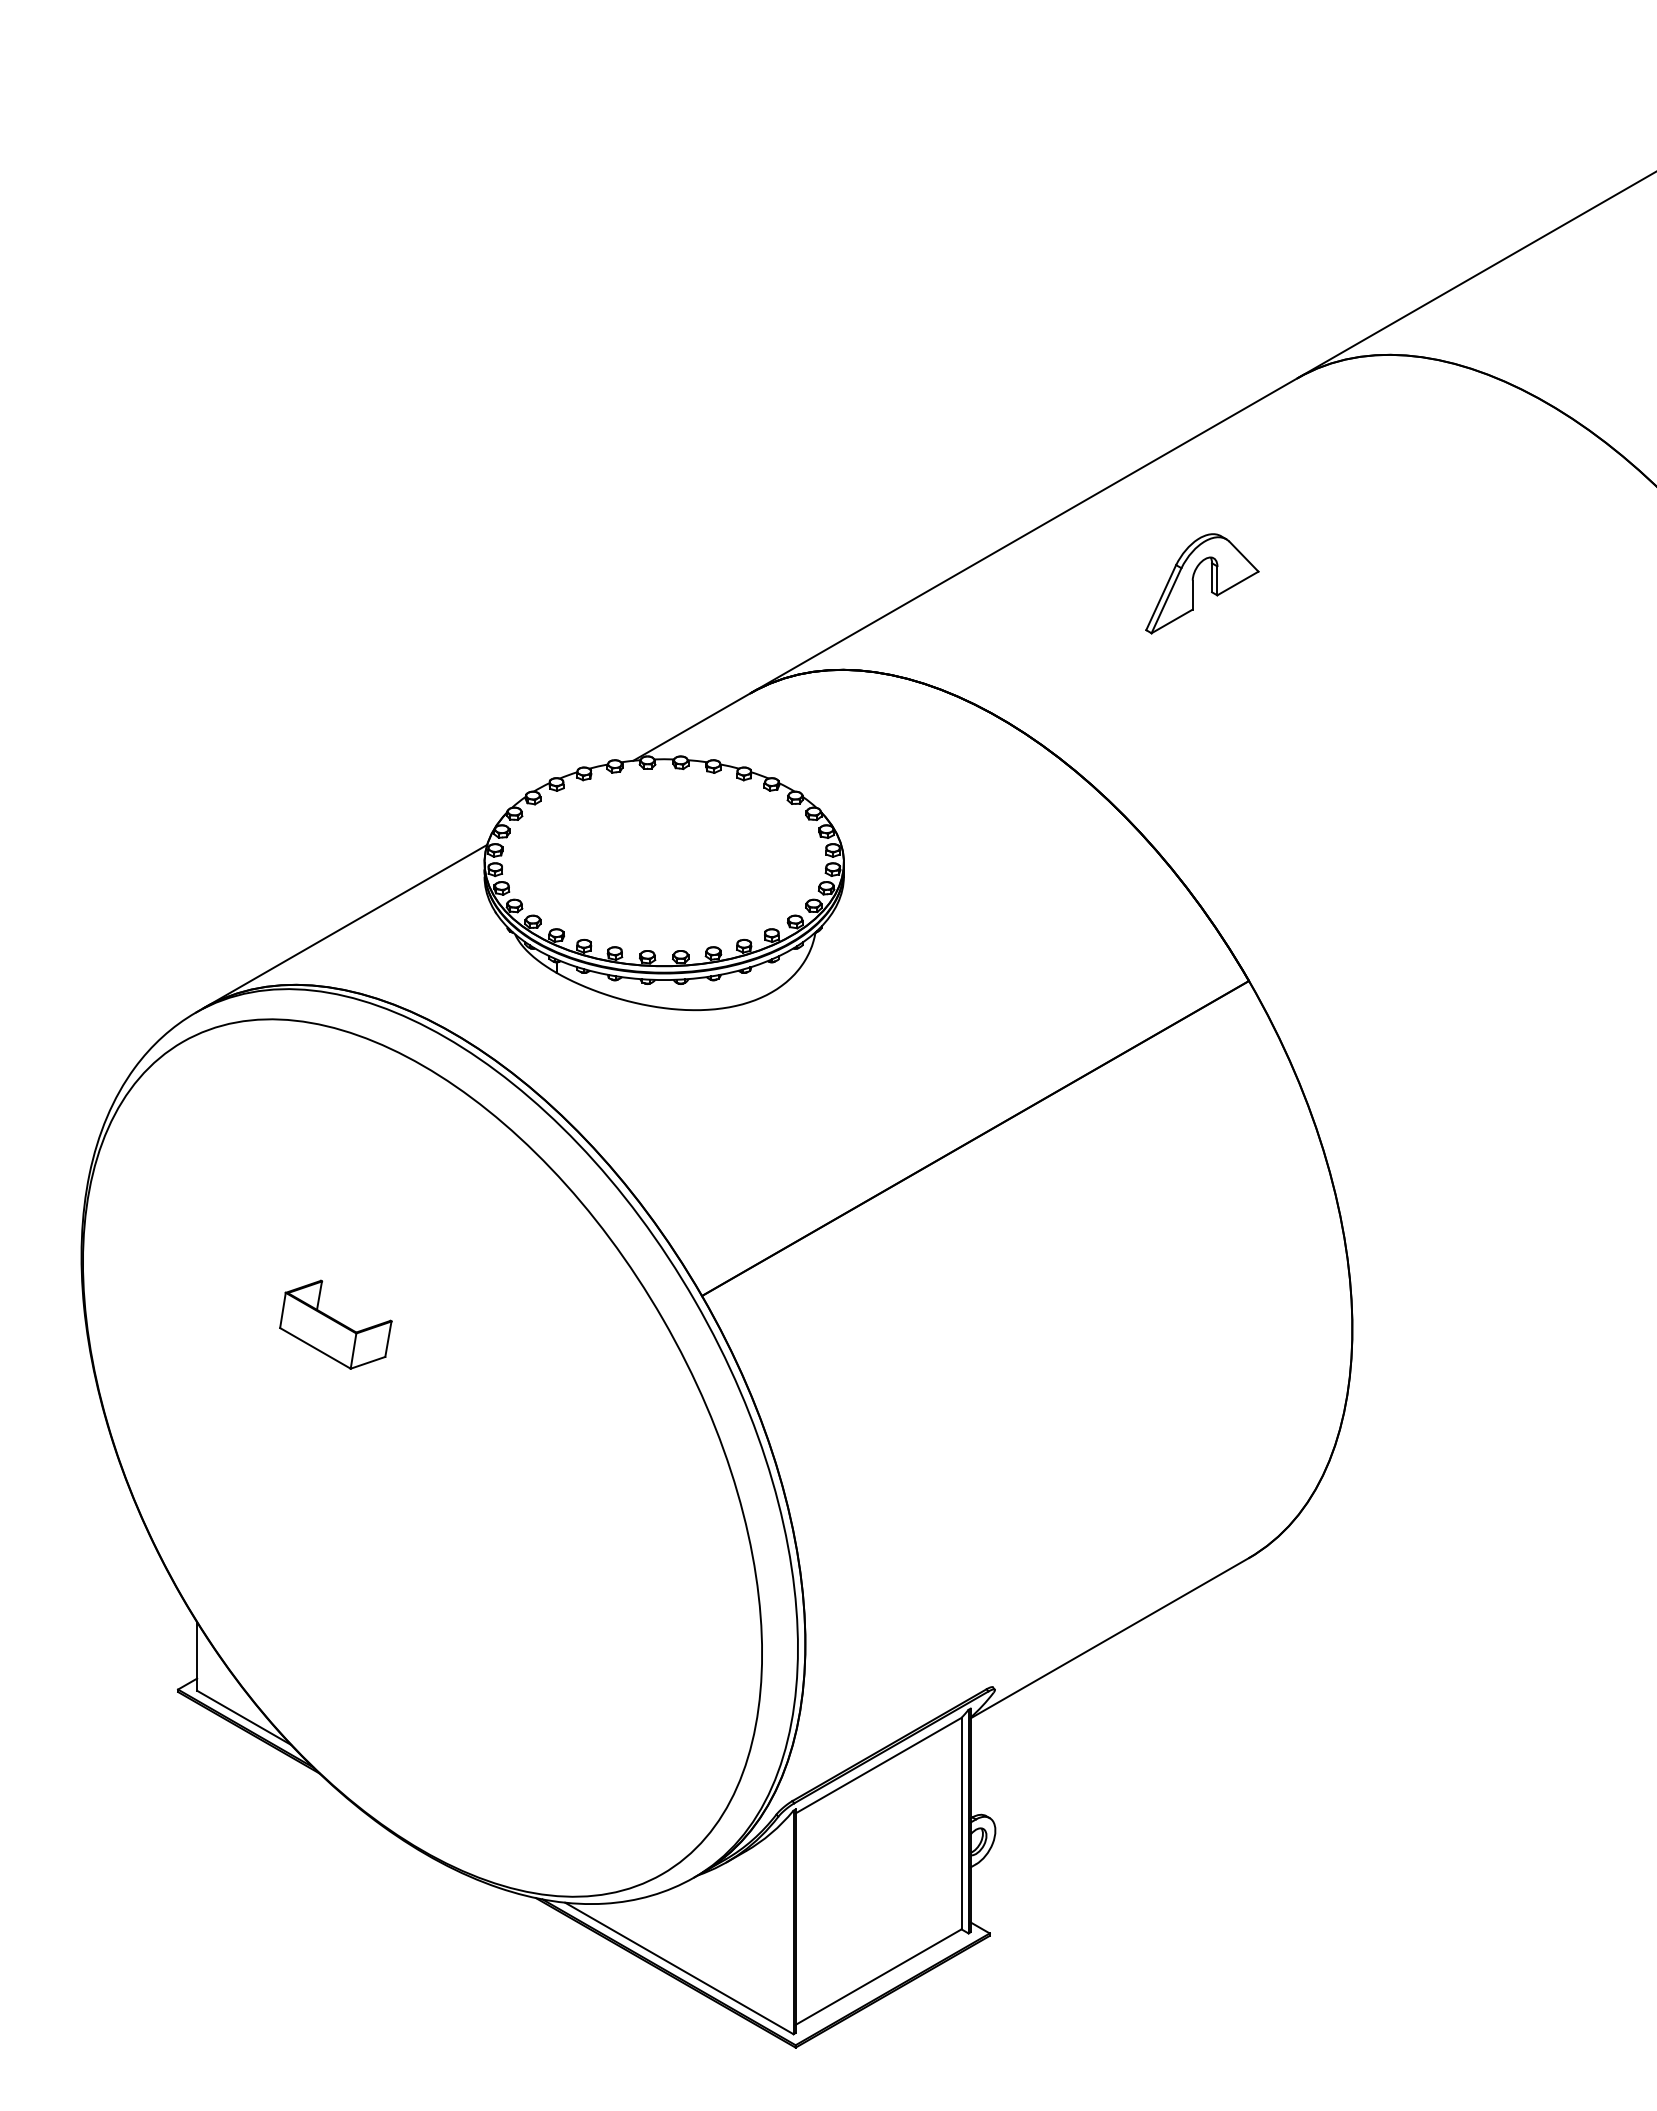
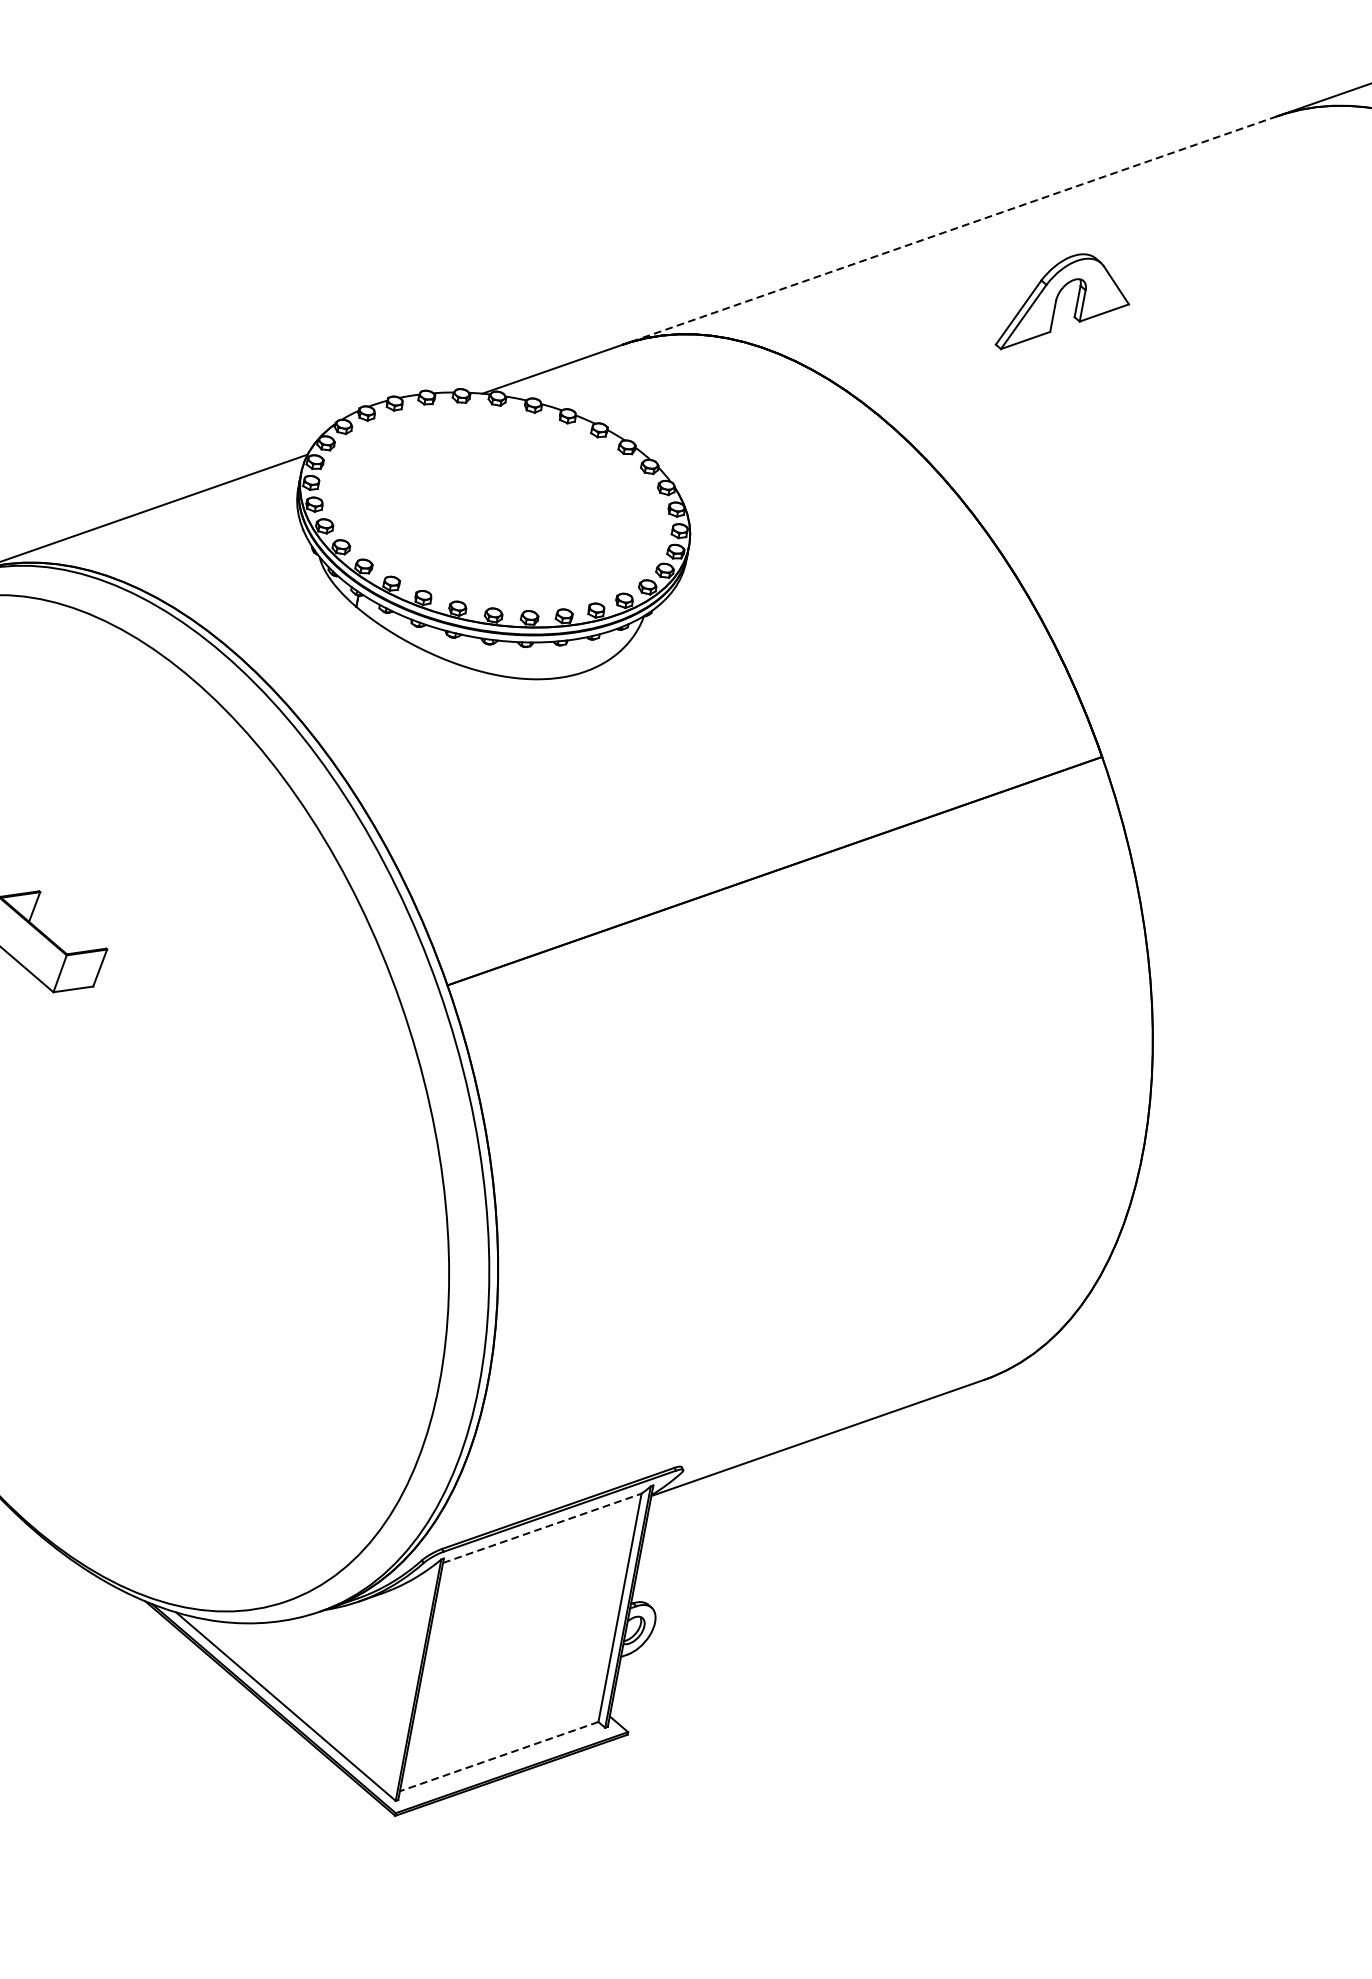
line: (1023, 535) -> (949, 230), solid -> dashed
part: (1193, 583) -> (1056, 303), moved
line: (878, 1765) -> (542, 1528), solid -> dashed
line: (878, 1977) -> (498, 1756), solid -> dashed

